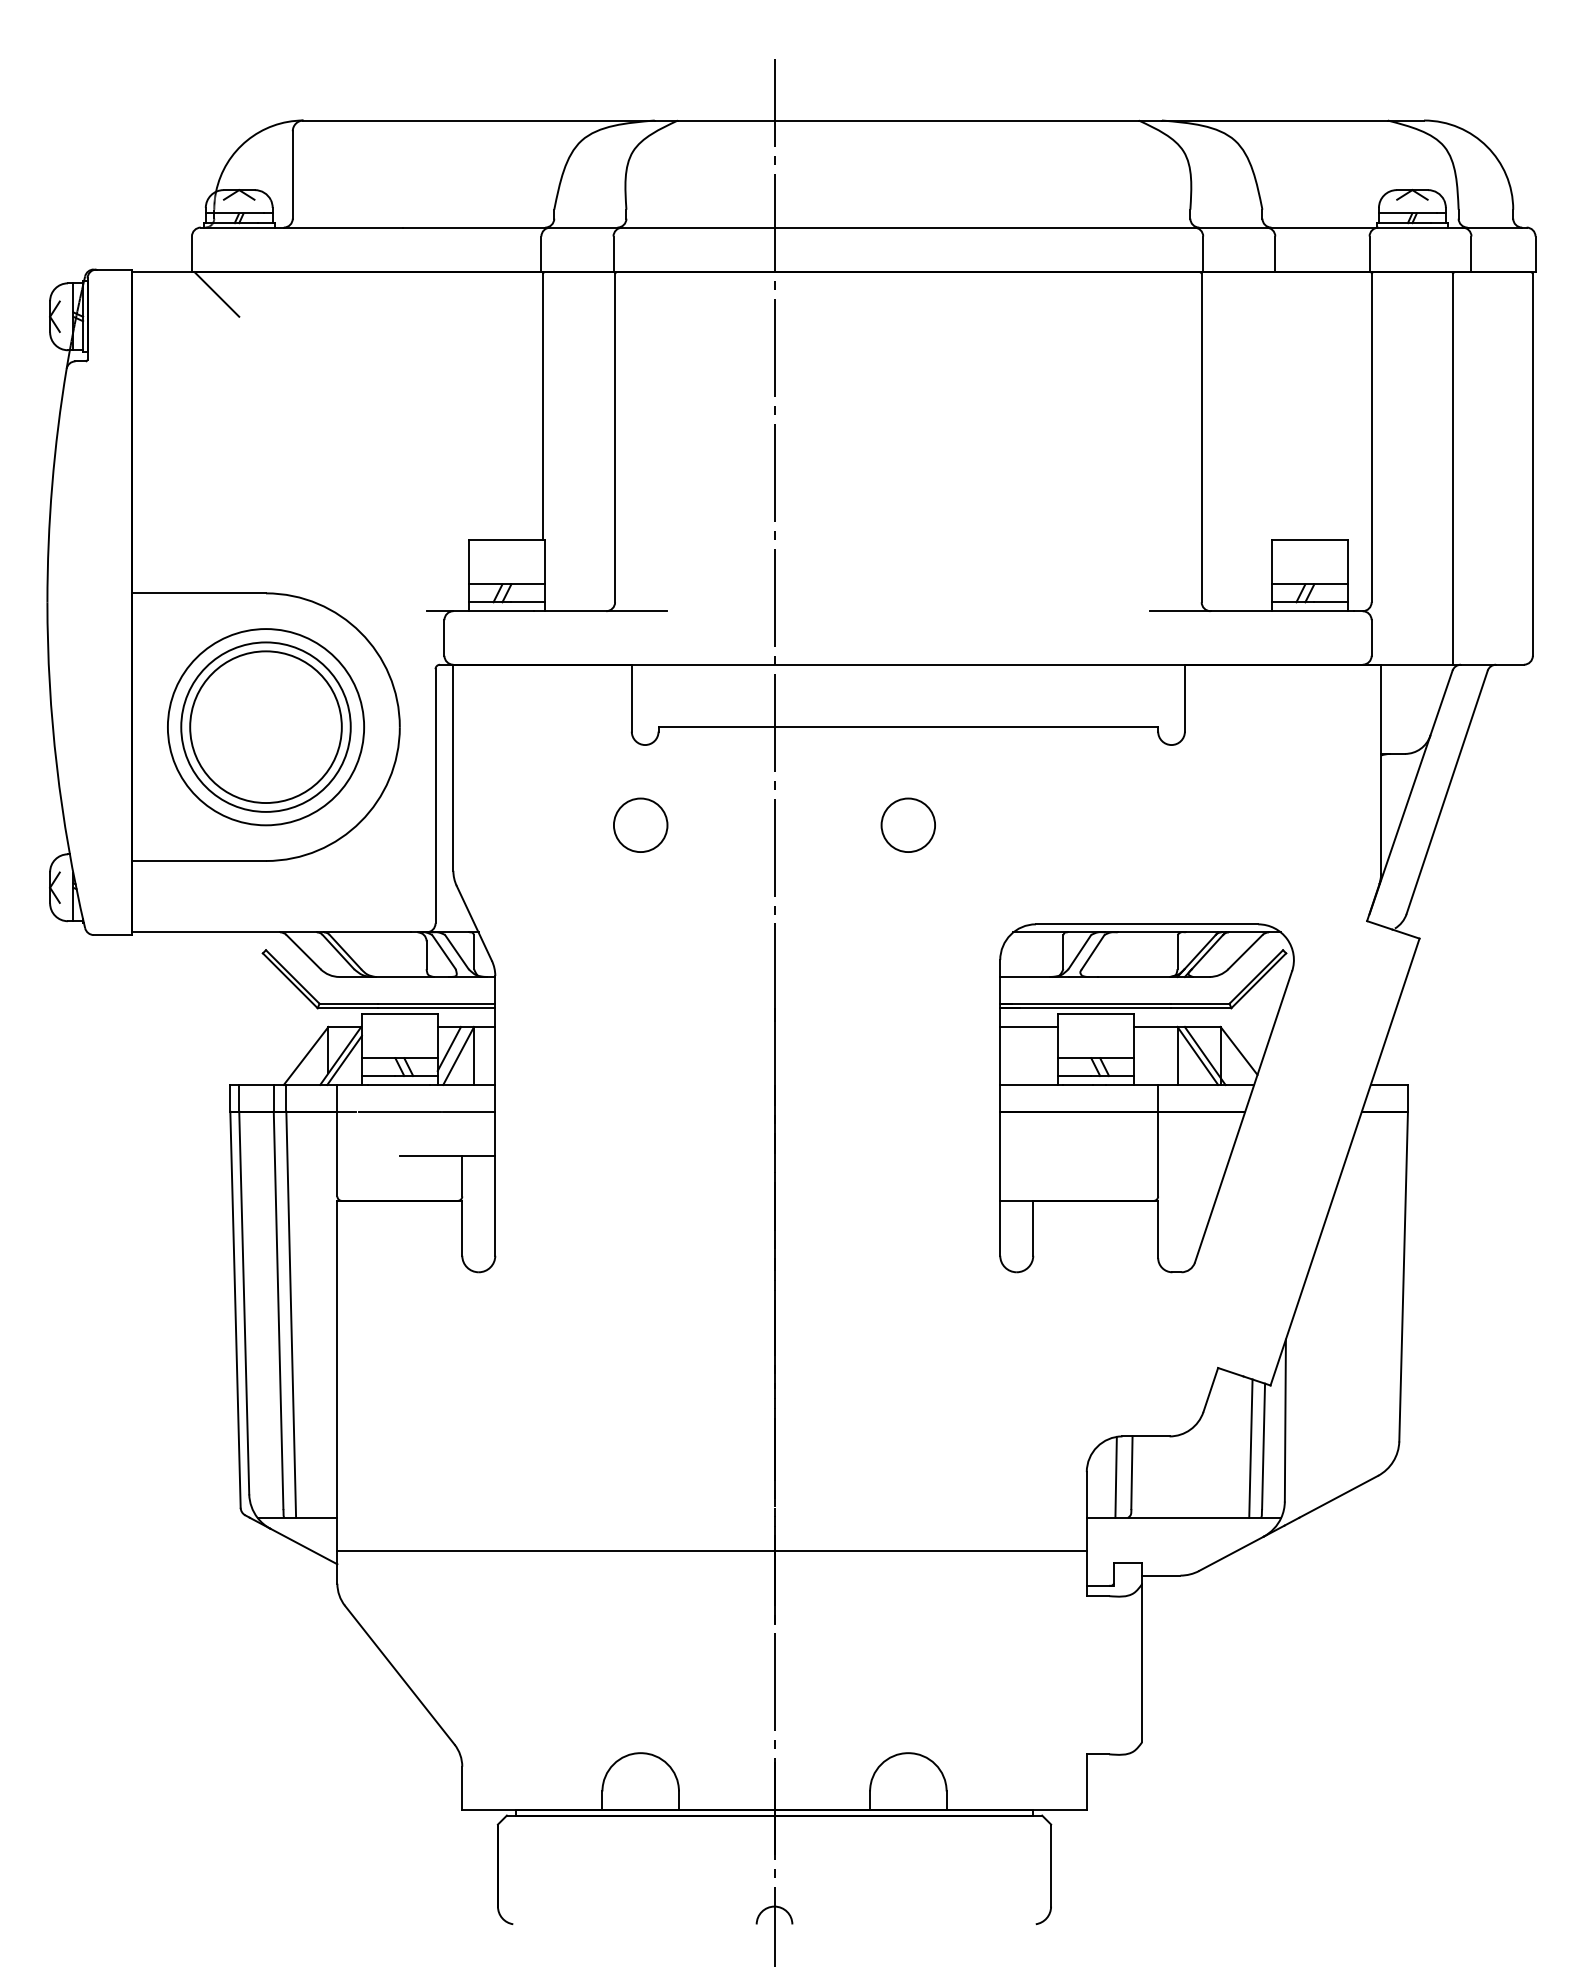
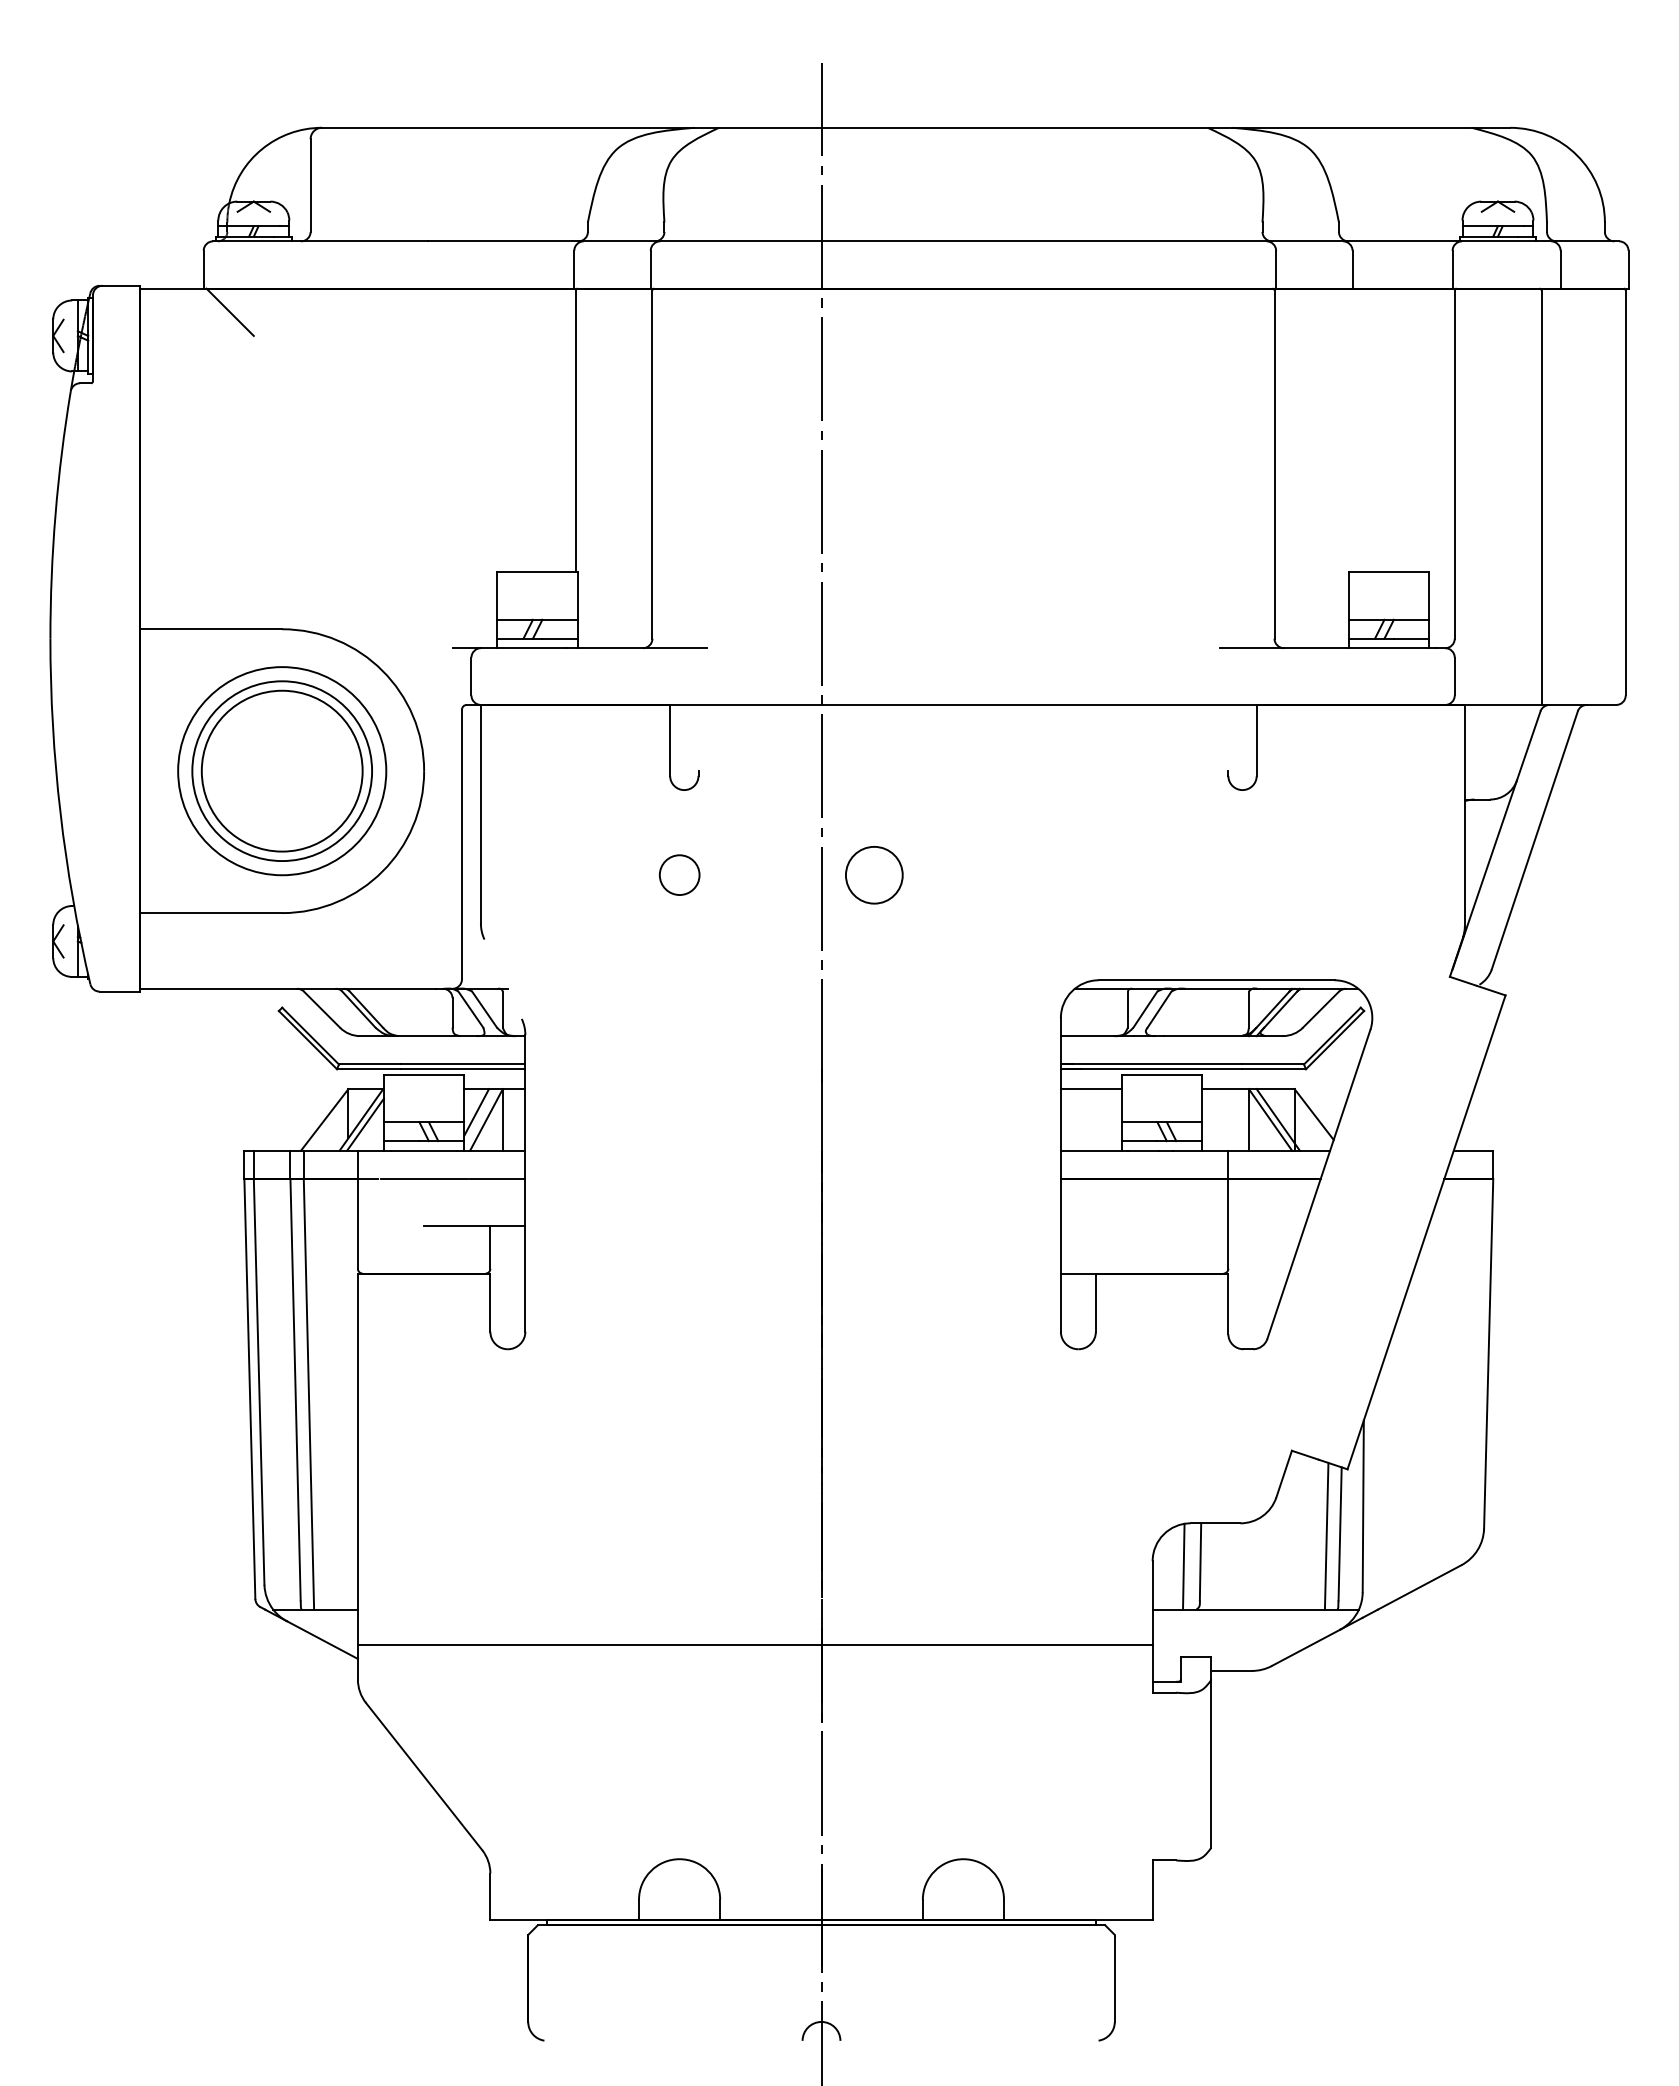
line: (908, 727) -> (963, 771), removed
circle: (640, 824) -> (679, 874), size x0.7
circle: (907, 824) -> (873, 874), moved
line: (473, 922) -> (502, 978), removed

